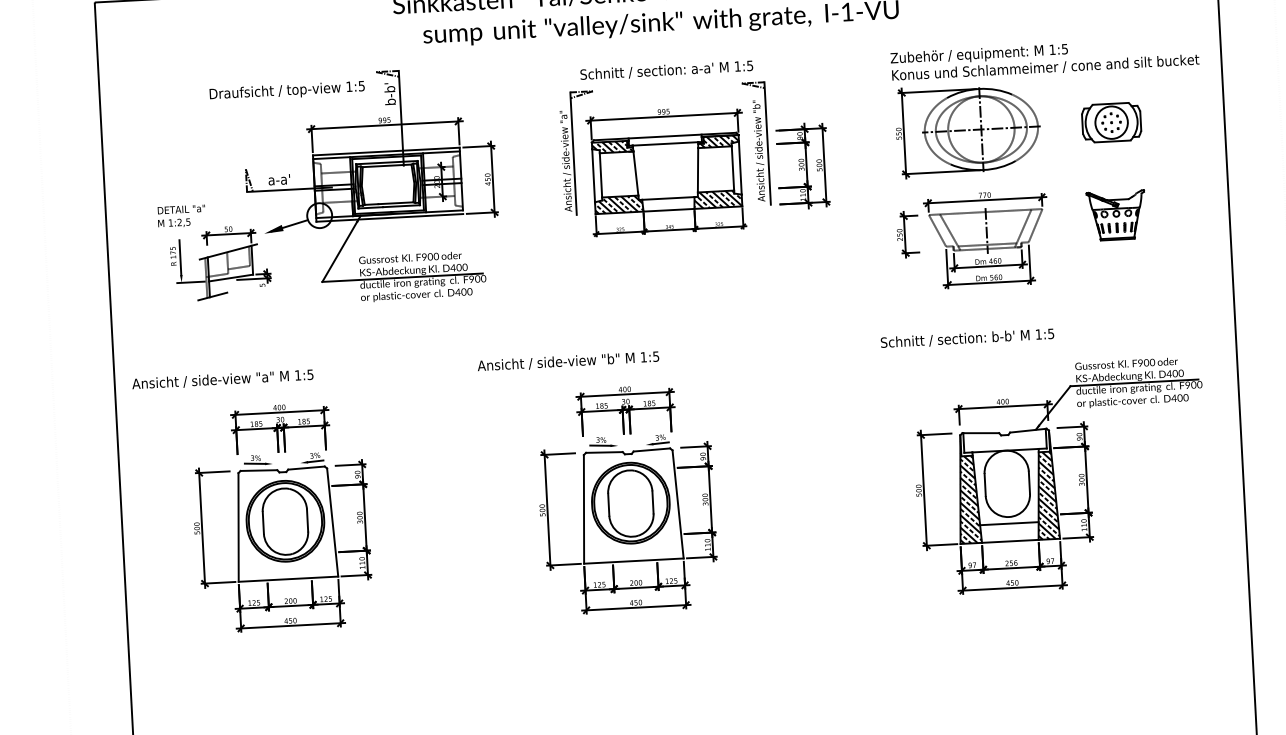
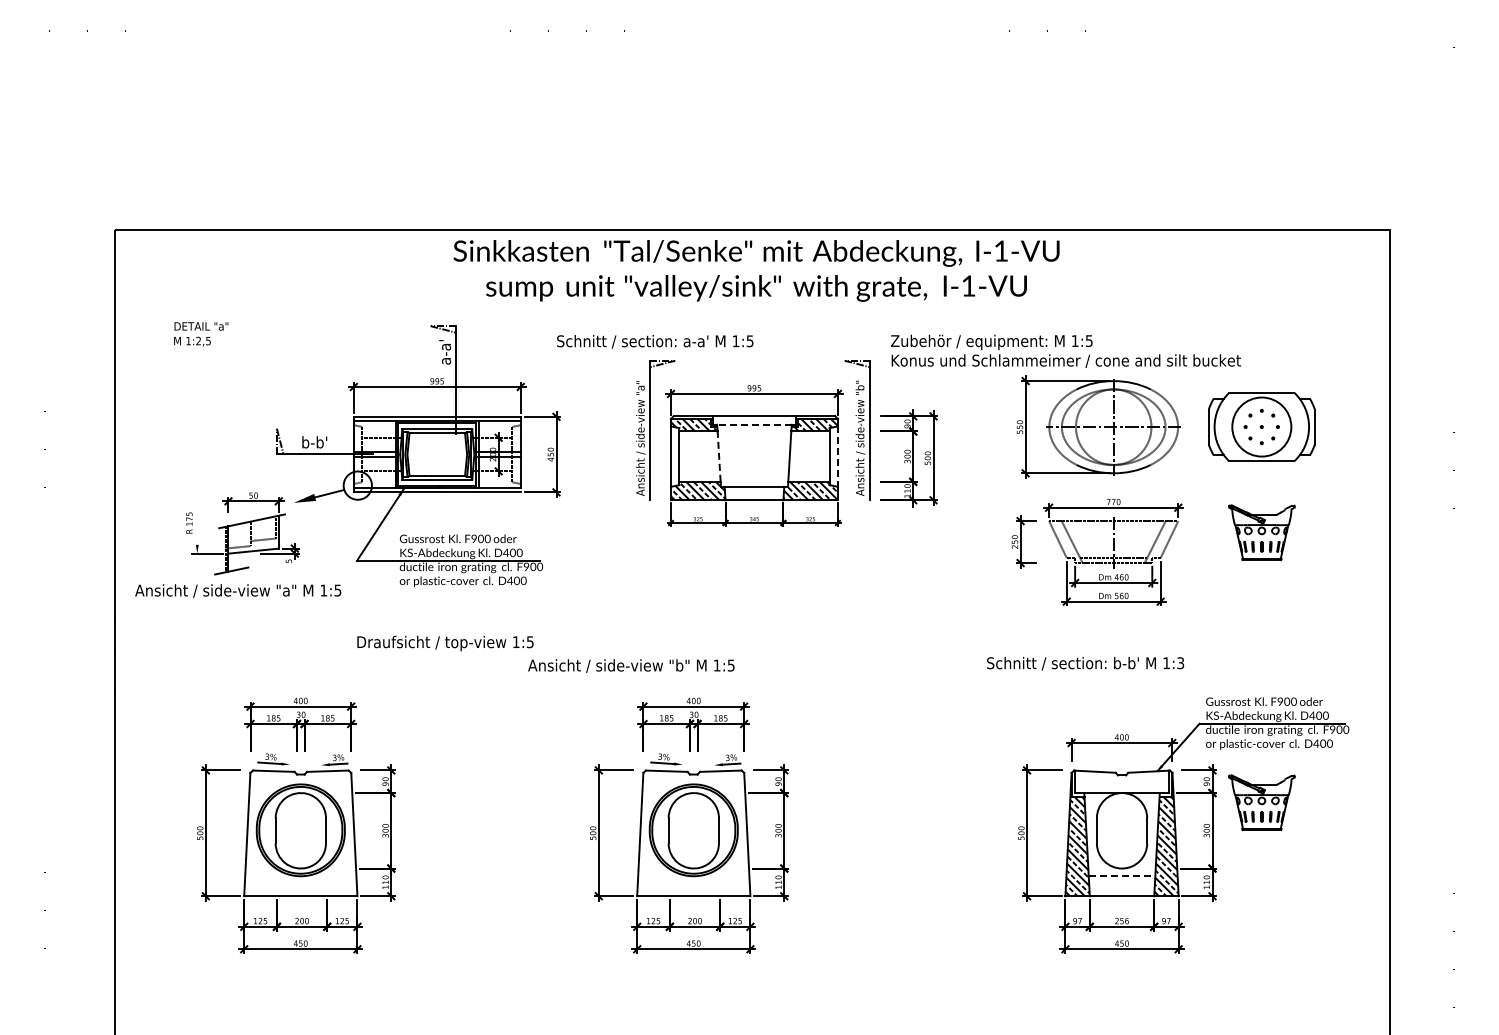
text: (1045, 58) -> (1066, 350), moved
text: (666, 70) -> (655, 341), moved
text: (287, 91) -> (445, 643), moved
text: (389, 93) -> (444, 351), b-b' -> a-a'
part: (1111, 122) -> (1261, 427), size x1.6
line: (664, 143) -> (753, 424), solid -> dashed
line: (739, 168) -> (837, 457), solid -> dashed
line: (636, 173) -> (719, 456), solid -> dashed
text: (279, 179) -> (314, 442), a-a' -> b-b'
text: (181, 216) -> (201, 334), moved
line: (180, 257) -> (197, 524), removed
text: (1050, 333) -> (1180, 662), 1:5 -> 1:3
text: (223, 379) -> (238, 590), moved
part: (1128, 452) -> (1261, 802), added
line: (1009, 524) -> (1122, 876), solid -> dashed

